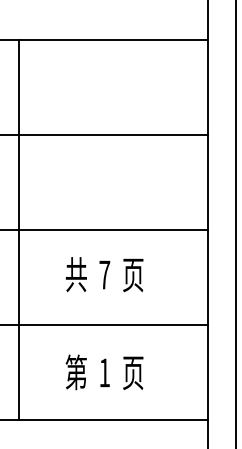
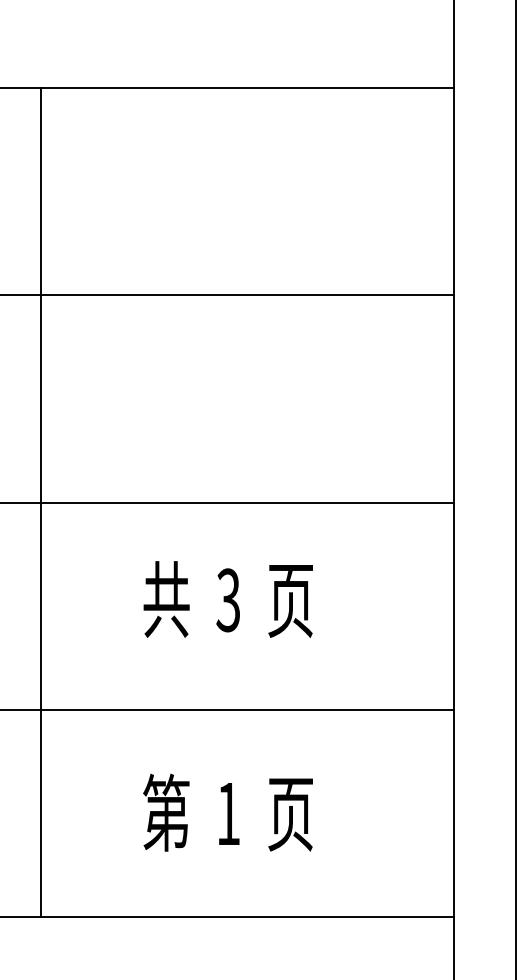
text: (104, 274) -> (227, 599), 7 -> 3

